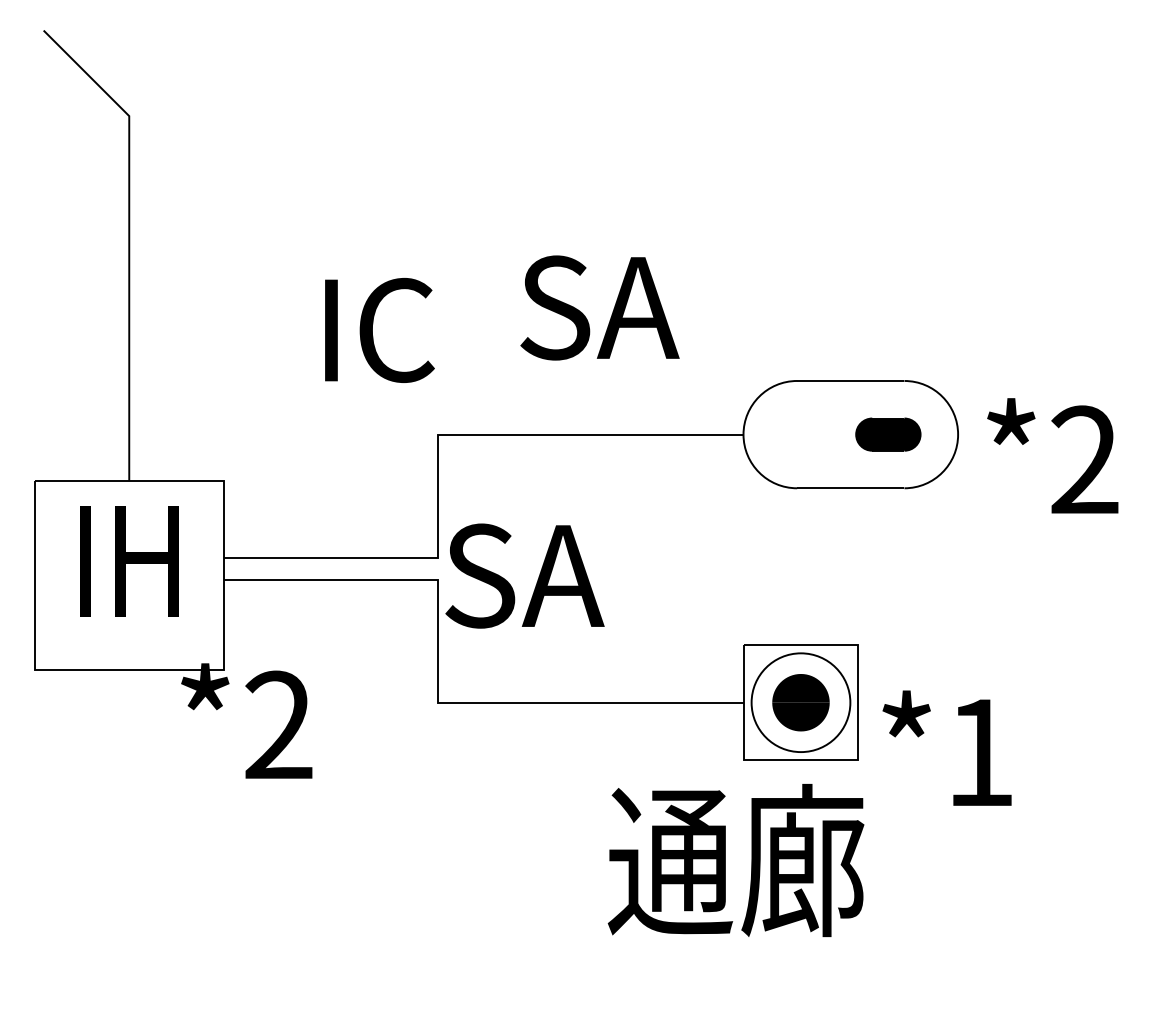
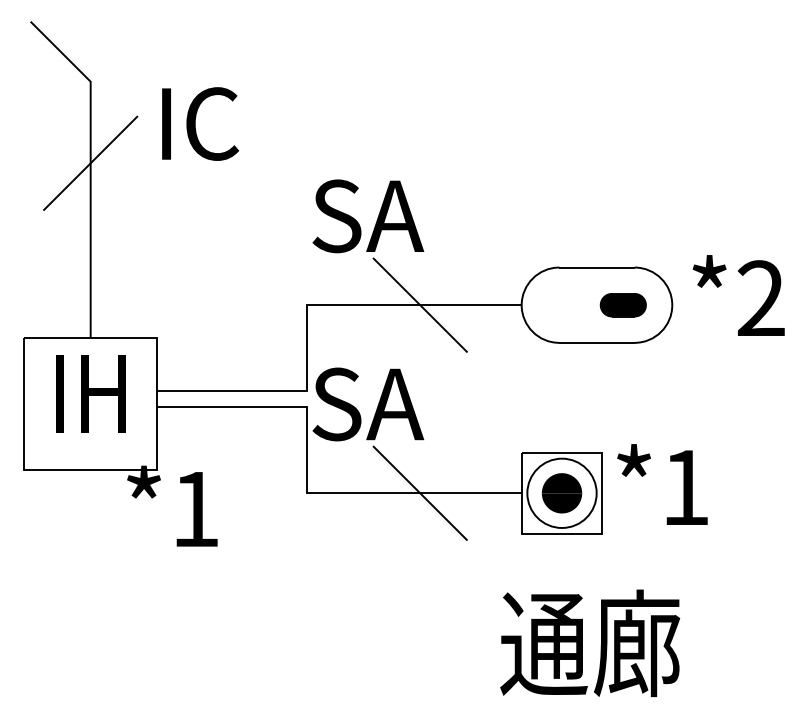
line: (128, 232) -> (90, 163), added
text: (599, 307) -> (368, 216), moved
text: (379, 330) -> (200, 124), moved
line: (598, 434) -> (419, 305), added
text: (1052, 455) -> (738, 295), moved
line: (598, 702) -> (419, 493), added
text: (278, 724) -> (195, 508), *2 -> *1
text: (946, 747) -> (662, 484), moved
text: (735, 860) -> (589, 643), moved

